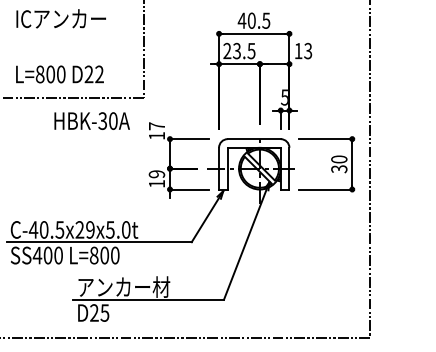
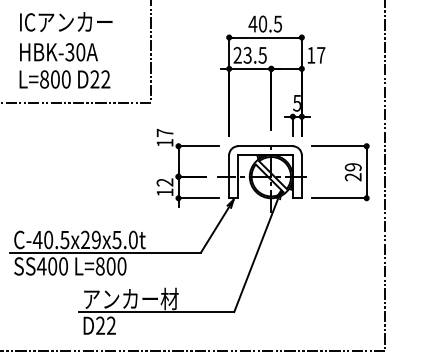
text: (308, 50) -> (321, 54), 13 -> 17
text: (91, 120) -> (58, 51), moved
text: (339, 164) -> (353, 172), 30 -> 29
text: (157, 174) -> (165, 182), 19 -> 12
text: (104, 312) -> (110, 325), D25 -> D22

